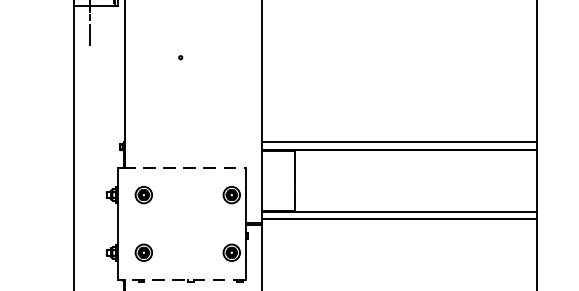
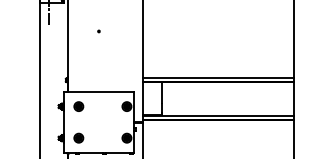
line: (183, 167) -> (100, 91), dashed -> solid
line: (183, 280) -> (100, 153), dashed -> solid

